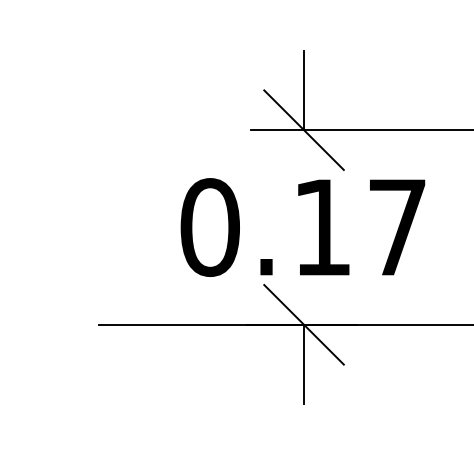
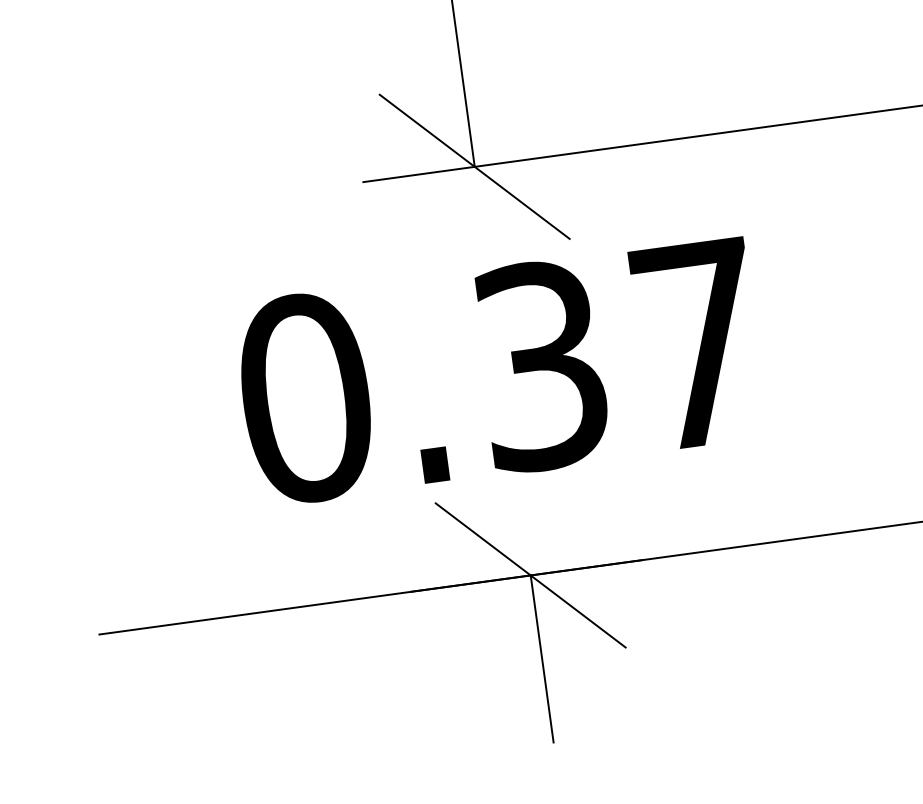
text: (322, 227) -> (541, 365), 0.17 -> 0.37

